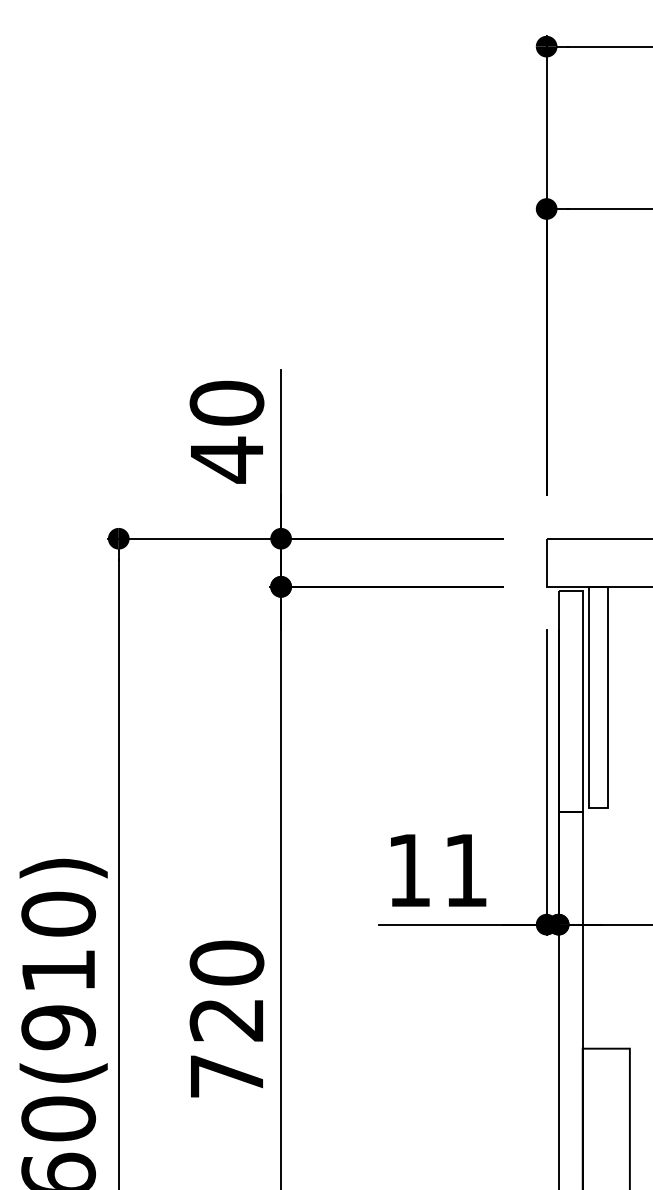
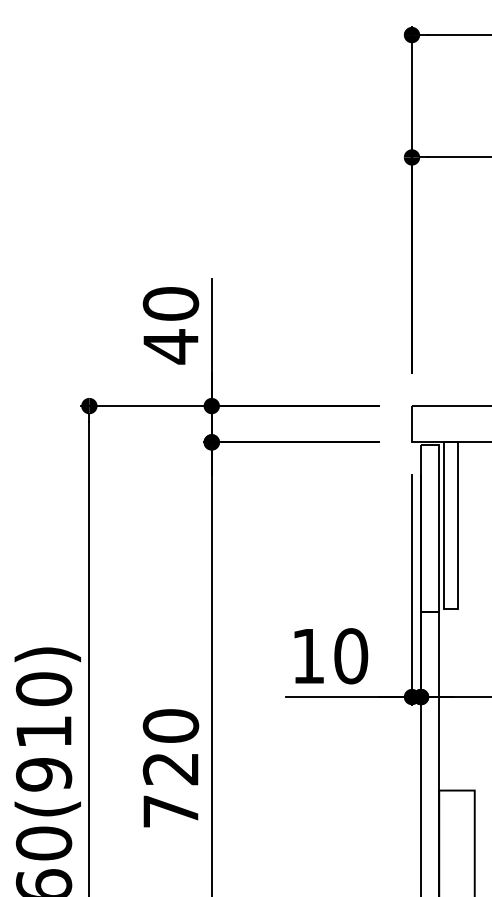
text: (466, 870) -> (351, 656), 11 -> 10

